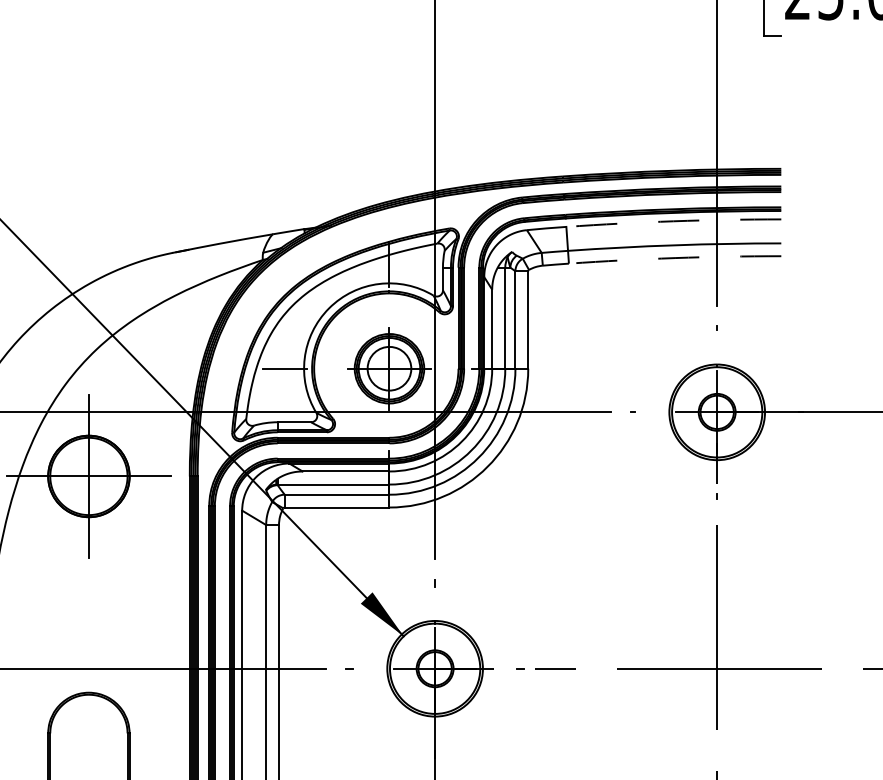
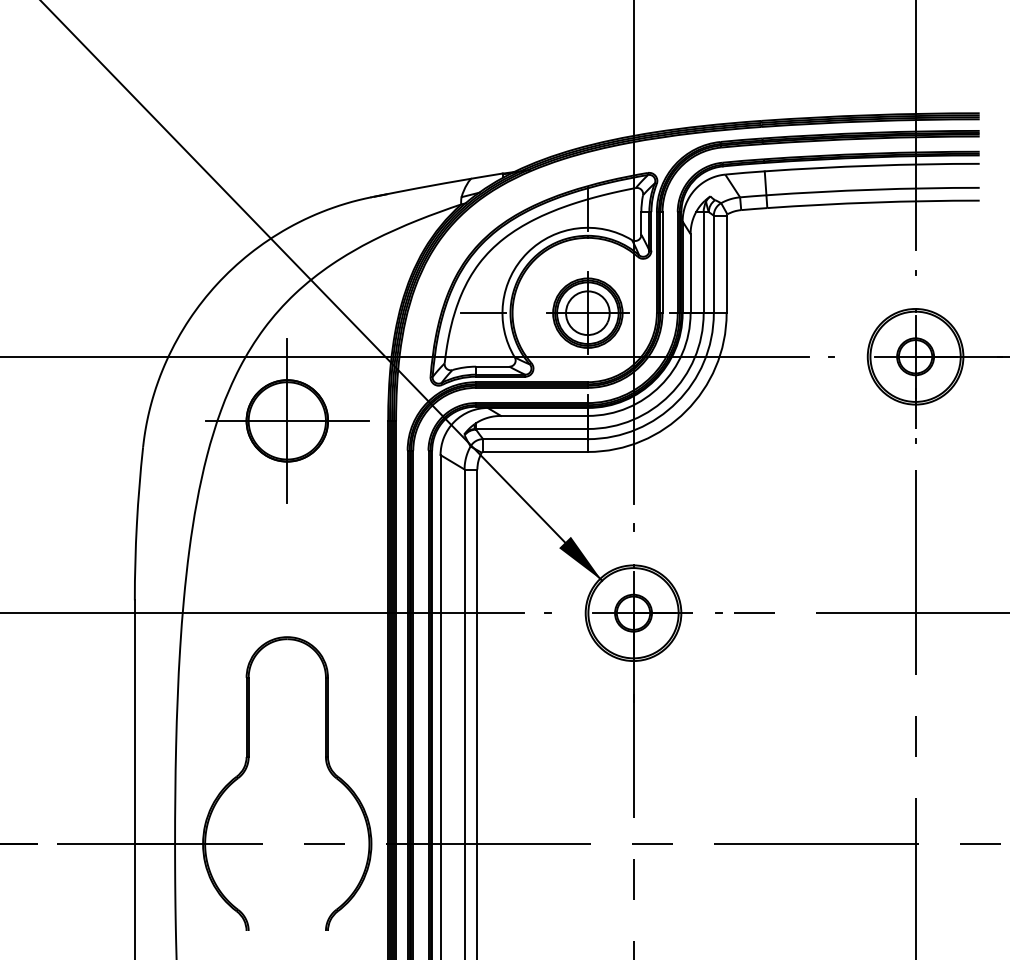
arc: (674, 221) -> (872, 165), dashed -> solid
arc: (675, 258) -> (873, 202), dashed -> solid

